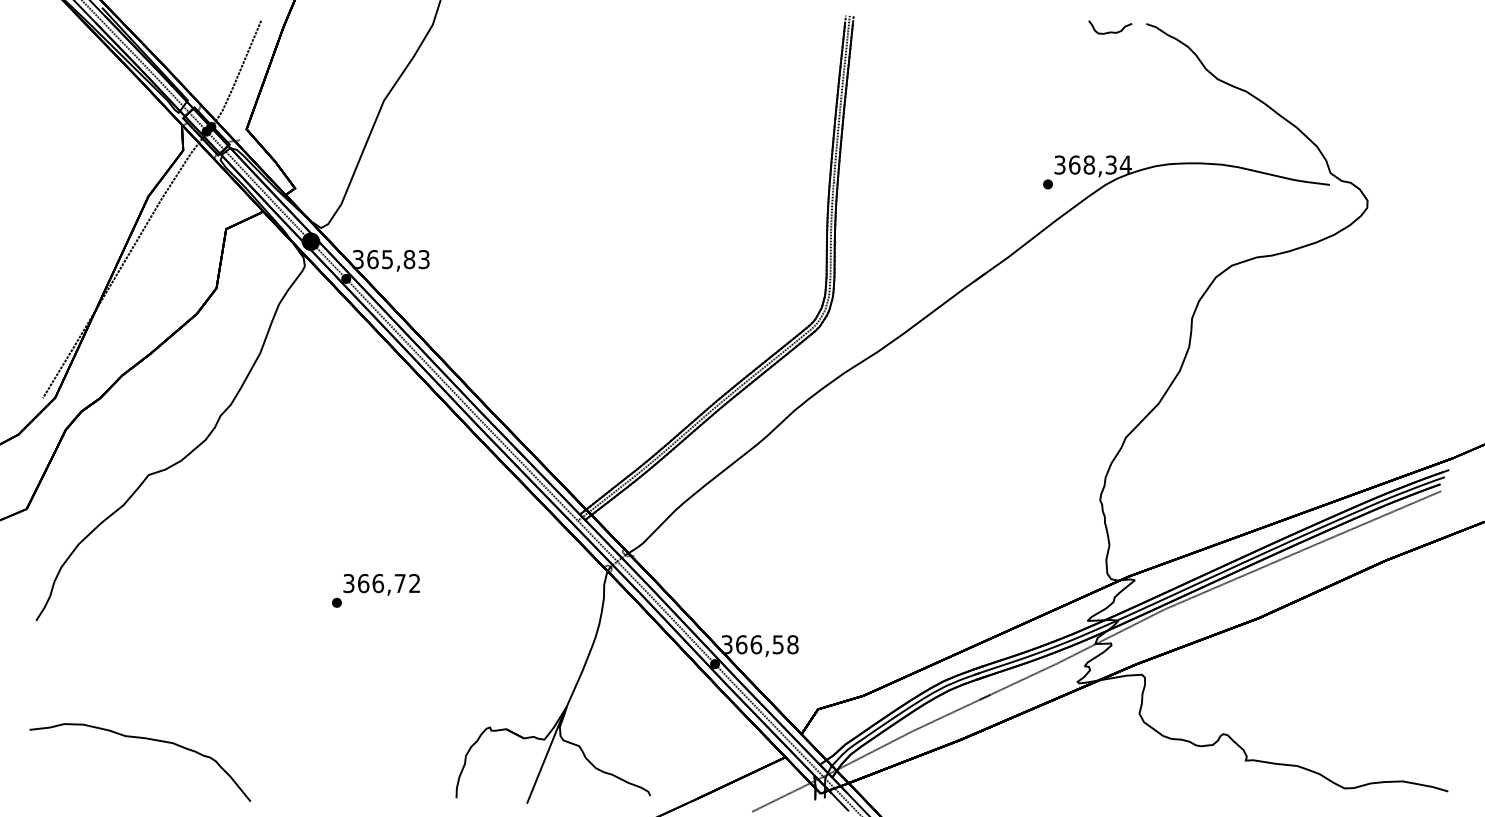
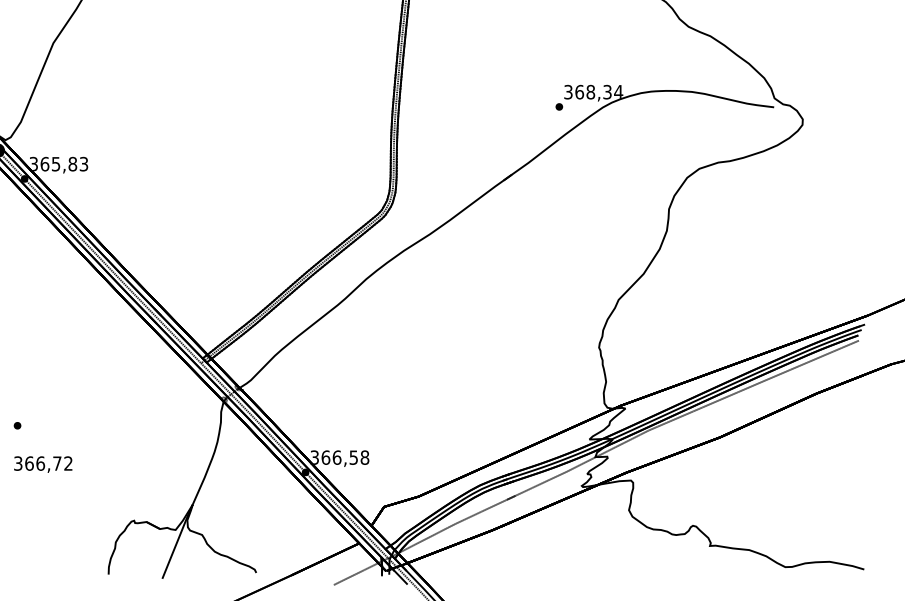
text: (381, 584) -> (43, 464), moved

